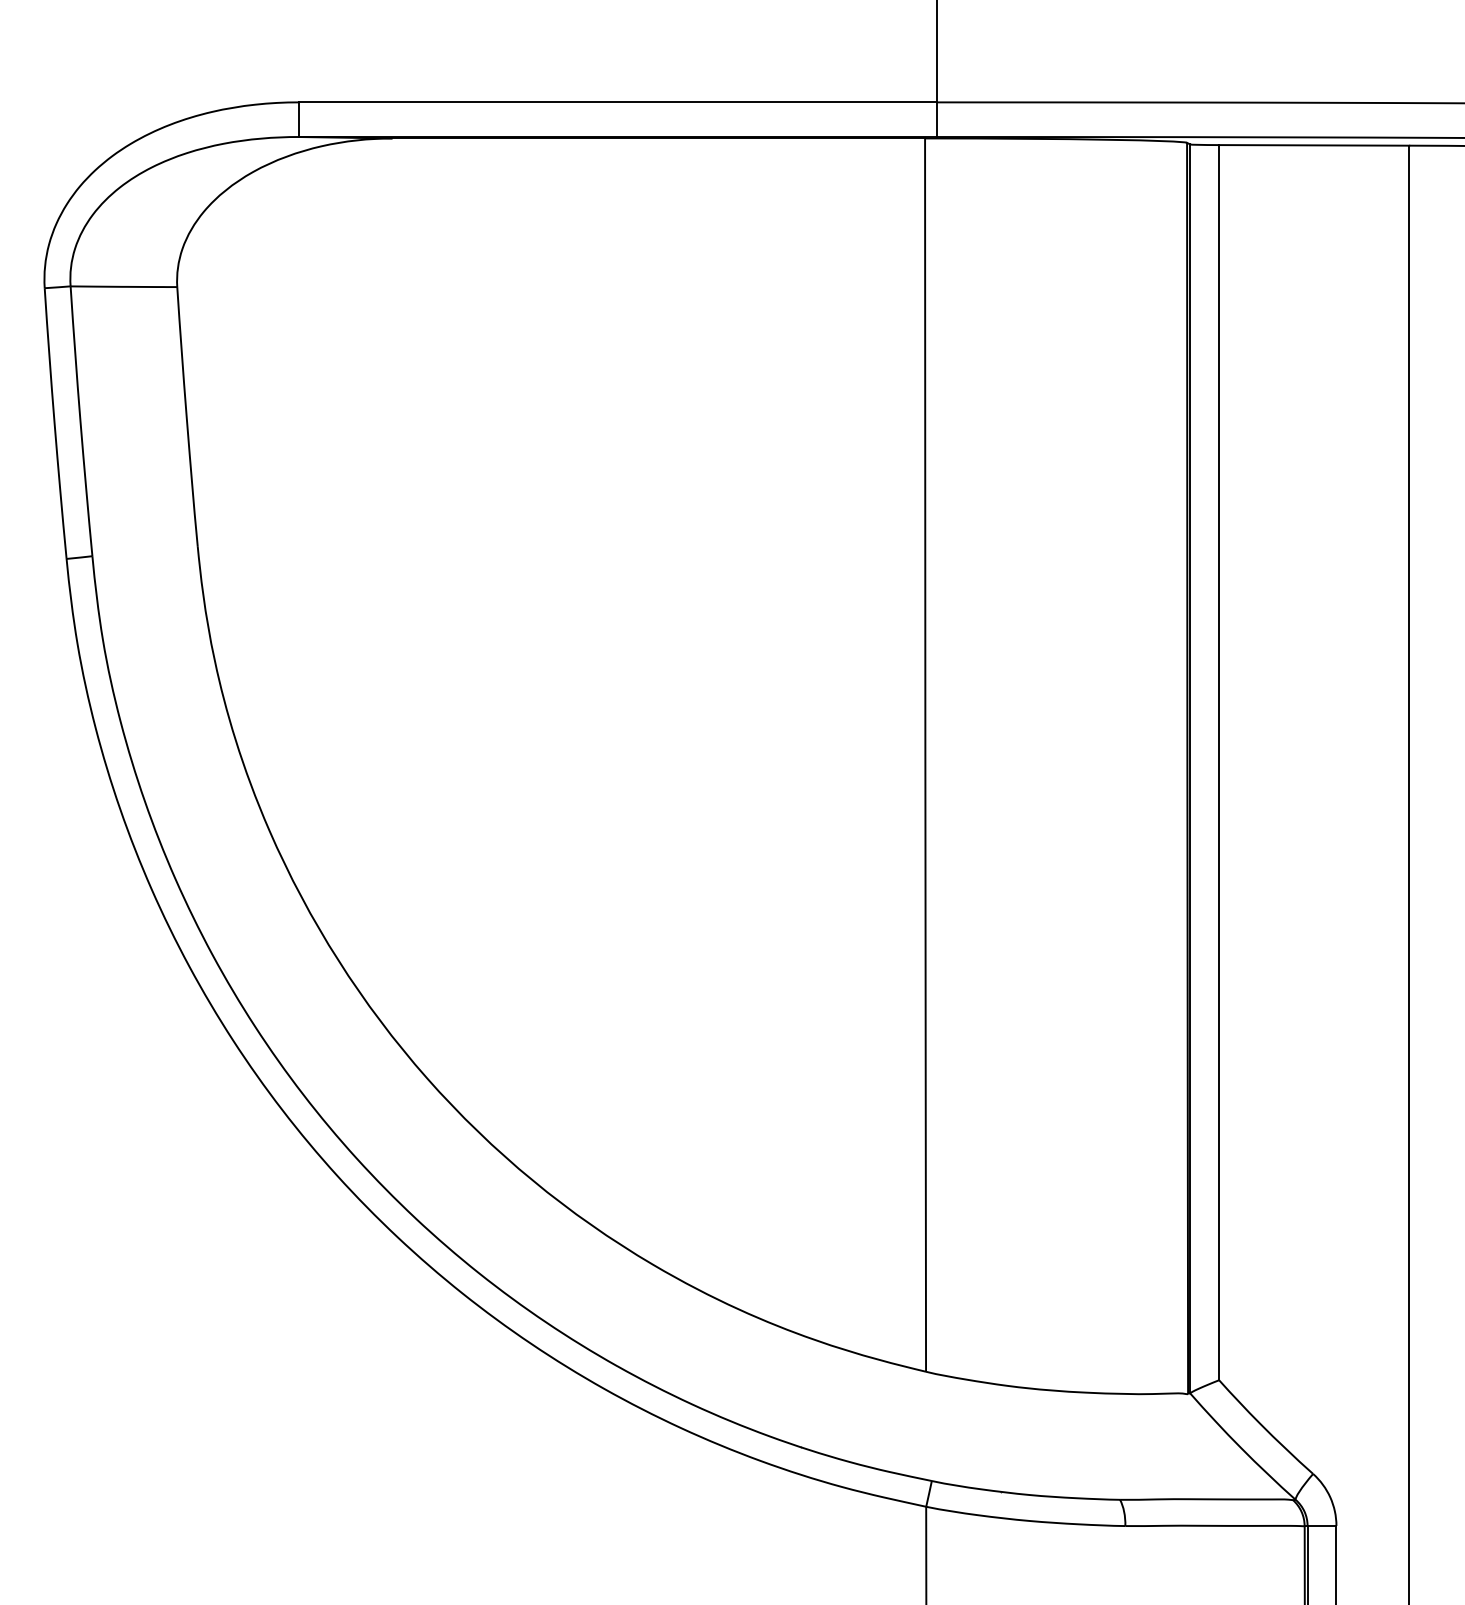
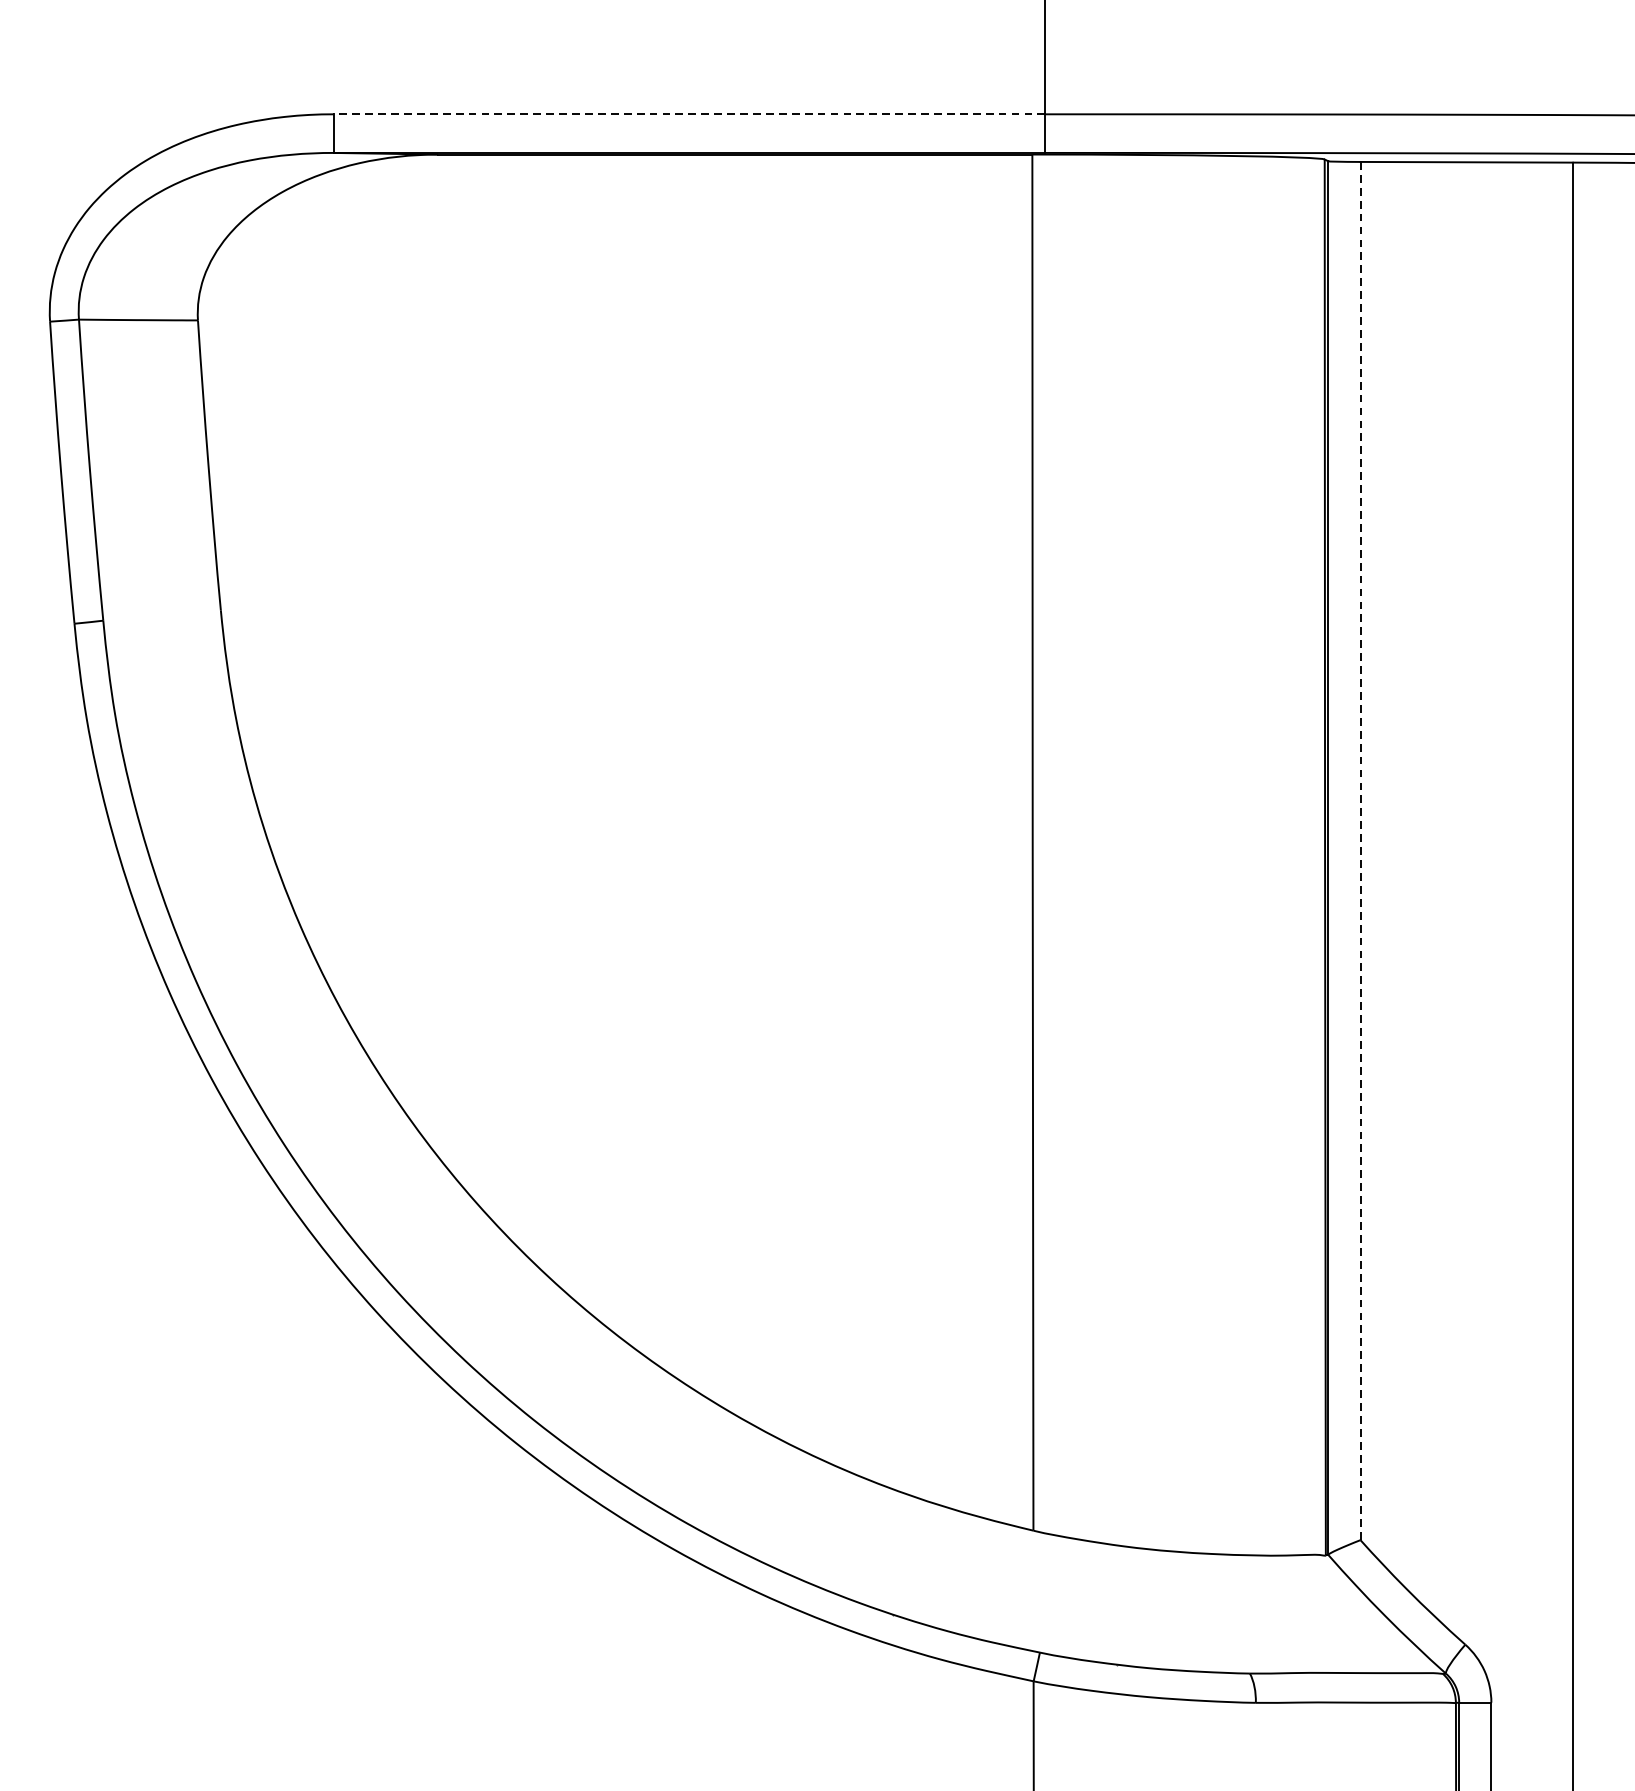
line: (617, 102) -> (689, 114), solid -> dashed
line: (1219, 762) -> (1360, 850), solid -> dashed

